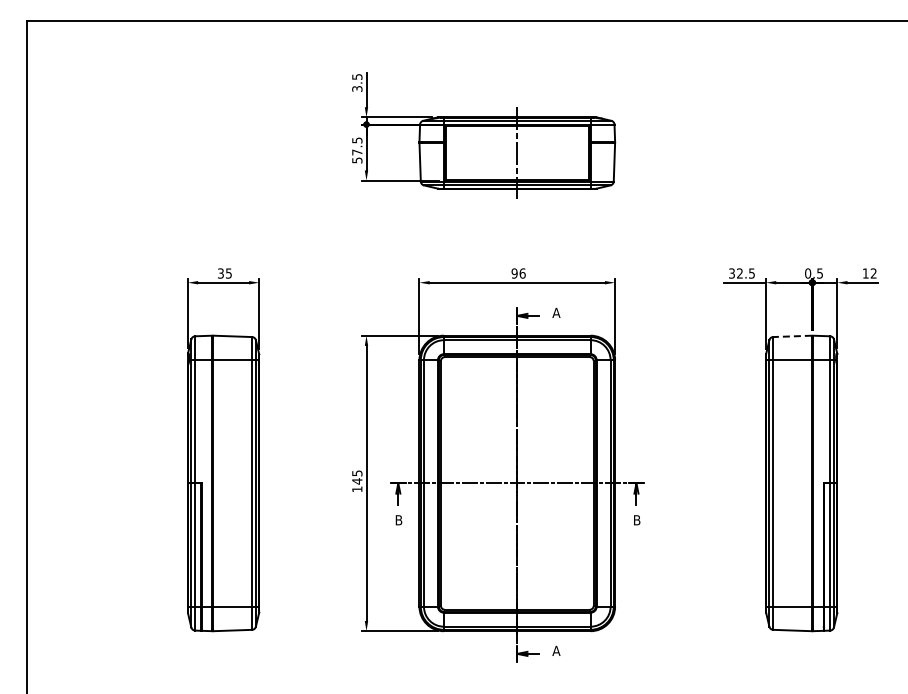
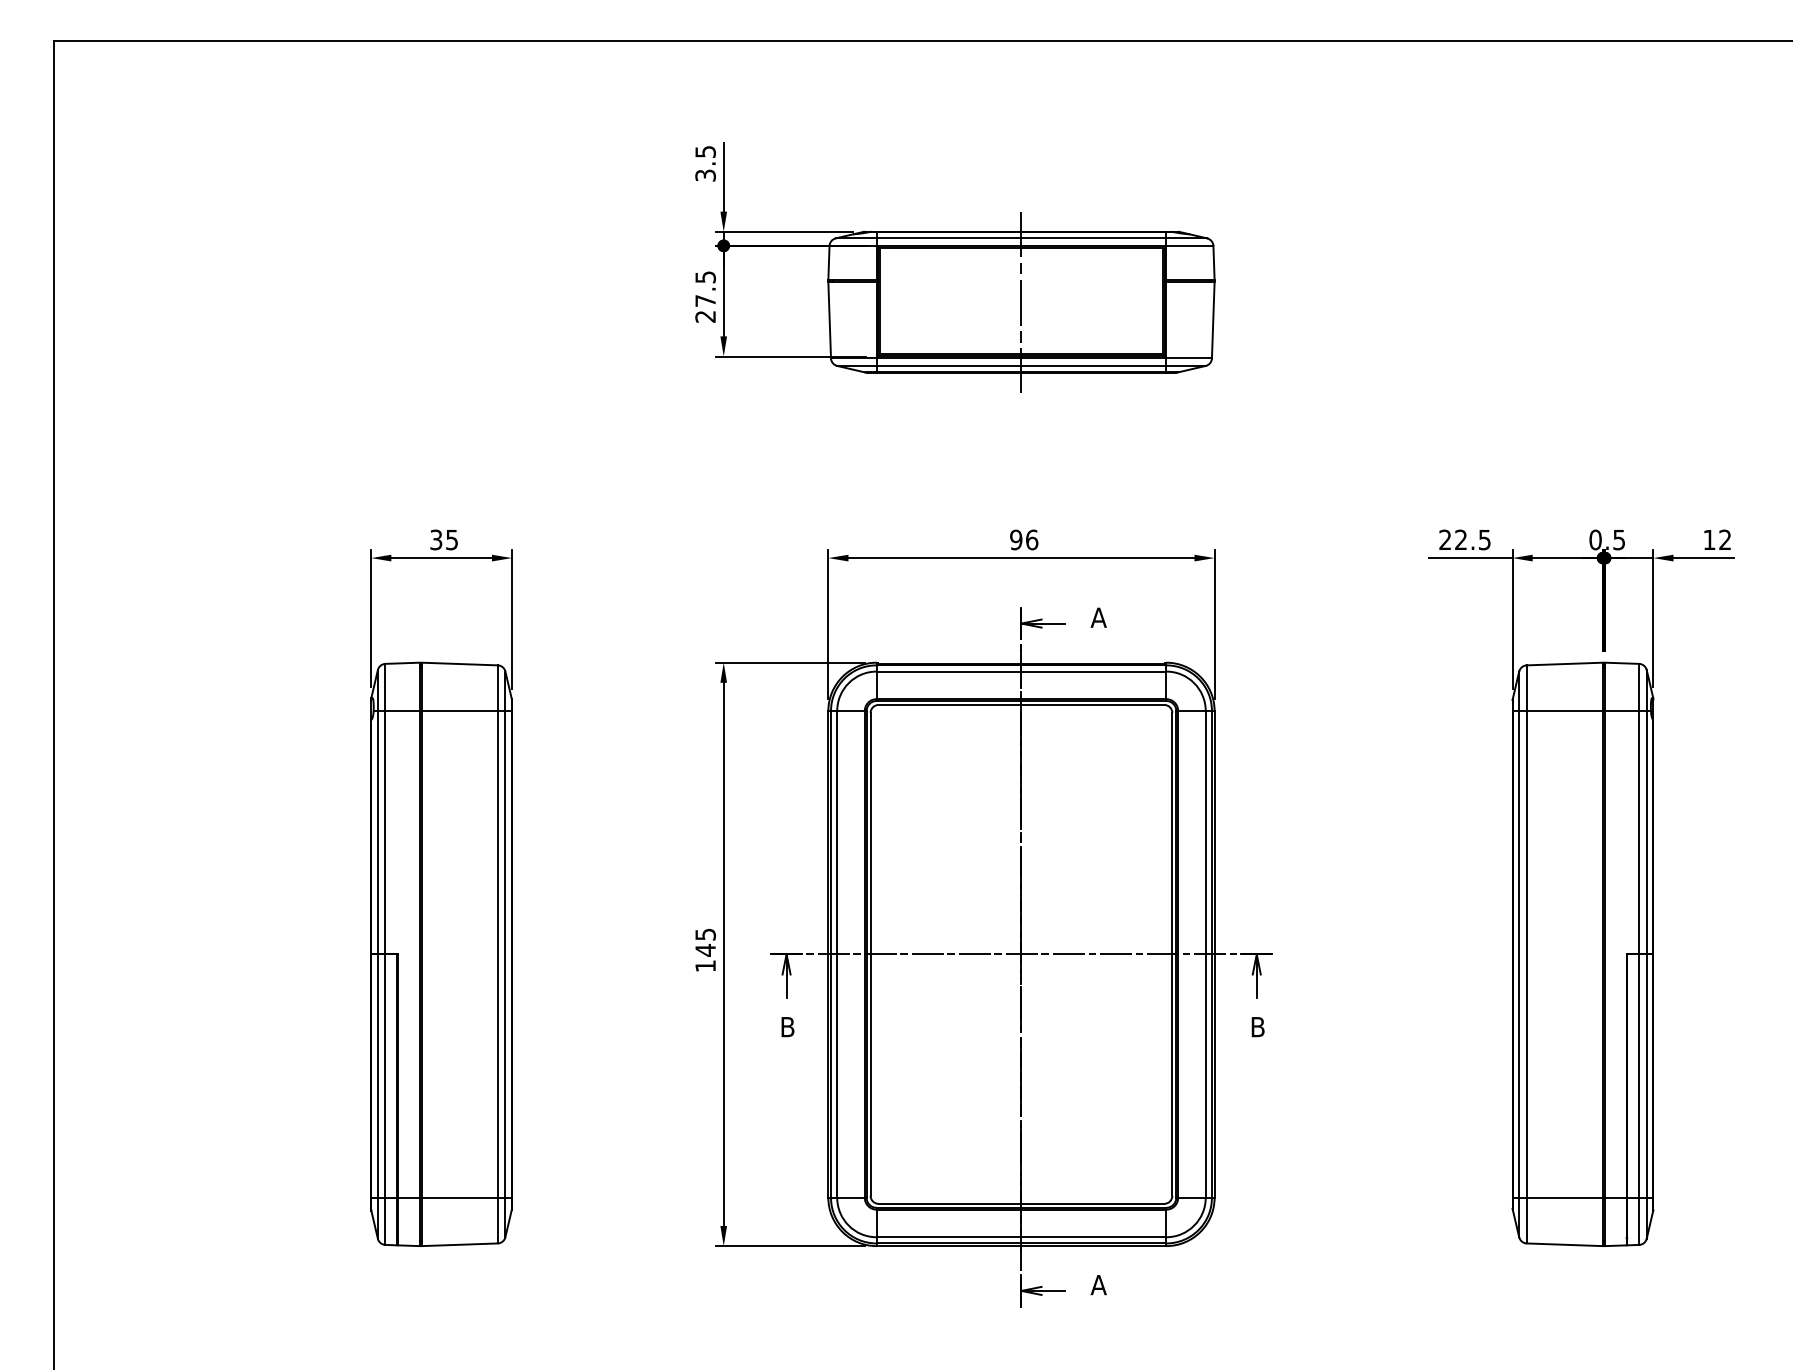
text: (357, 160) -> (705, 316), 57.5 -> 27.5
text: (731, 273) -> (1444, 539), 32.5 -> 22.5
line: (792, 336) -> (1564, 664), dashed -> solid

